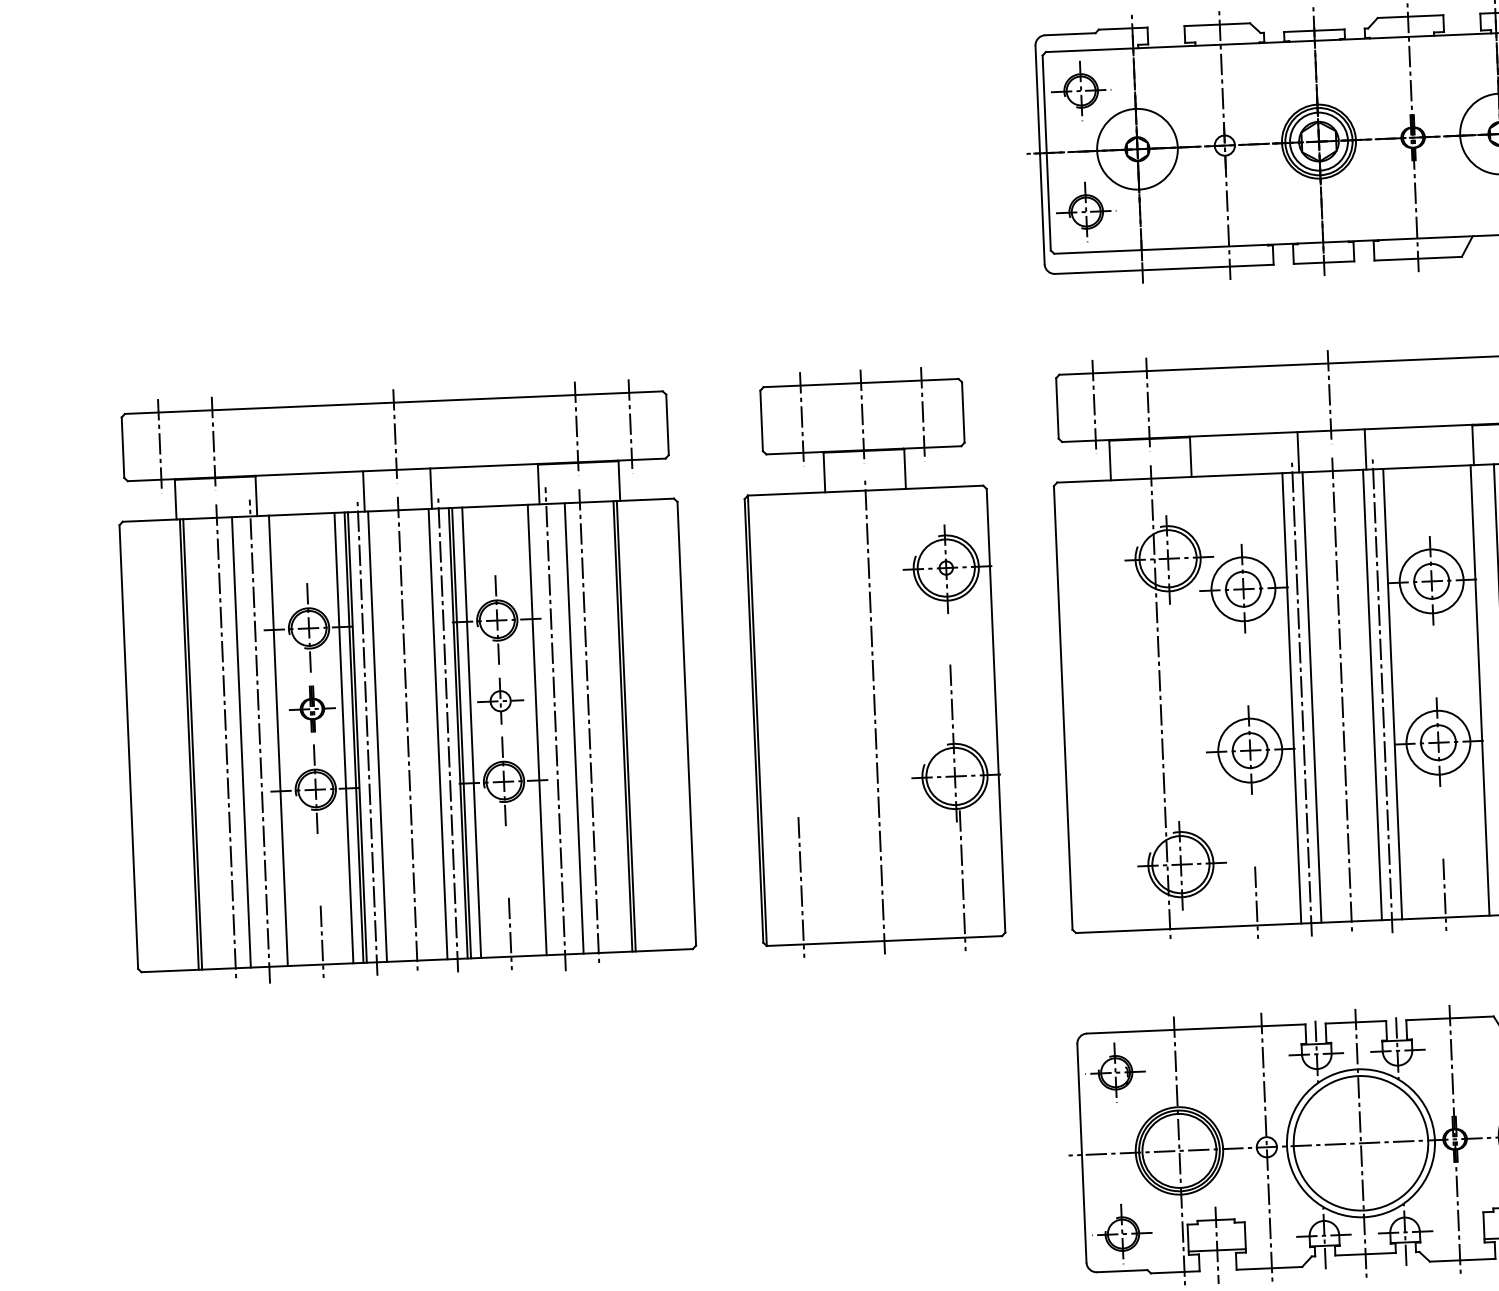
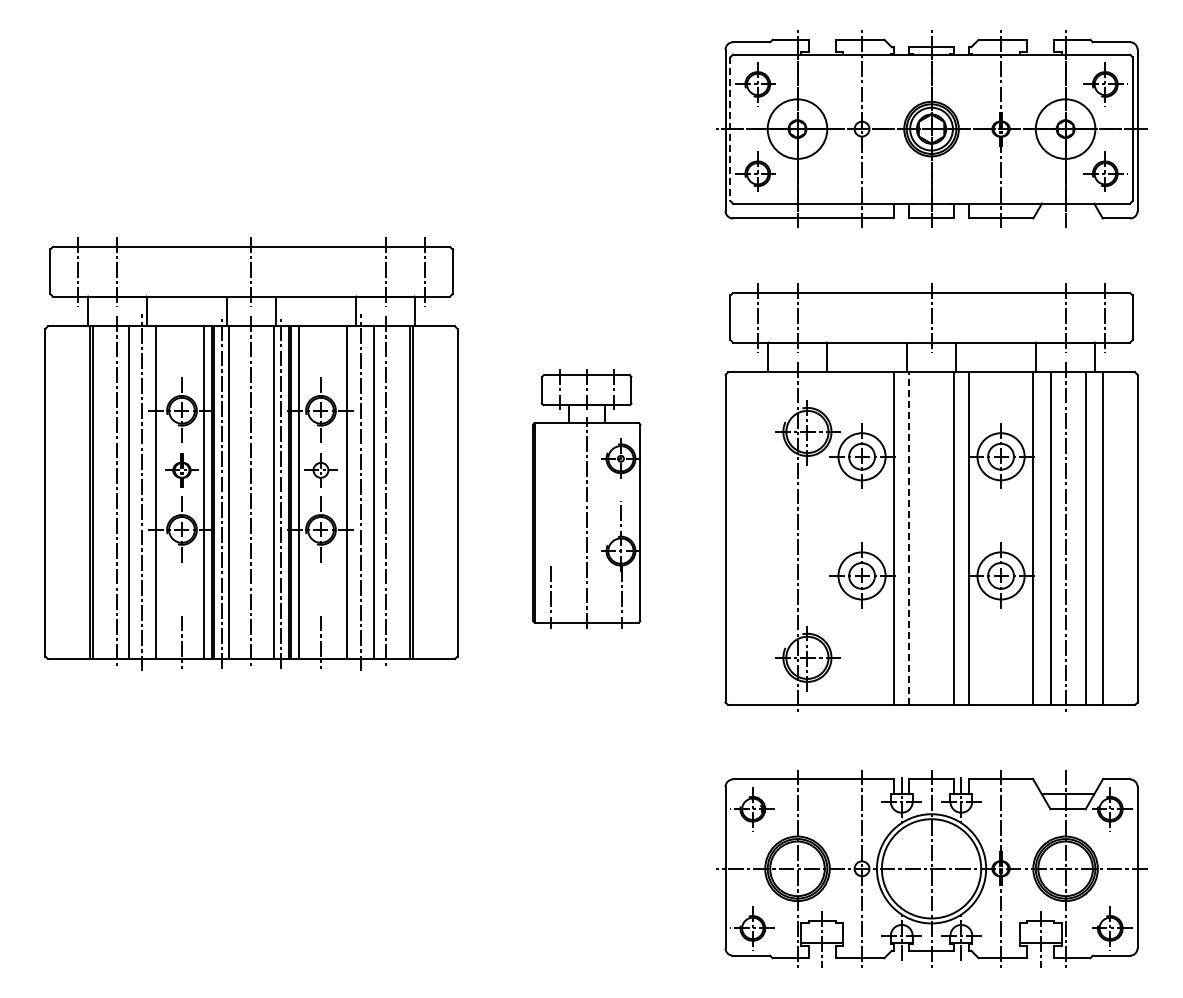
line: (1046, 153) -> (730, 129), solid -> dashed
part: (872, 661) -> (586, 498), size x0.6
part: (405, 682) -> (251, 453), moved
line: (1382, 694) -> (961, 538), removed
line: (1342, 695) -> (931, 538), removed
line: (1301, 697) -> (901, 538), removed
line: (1312, 697) -> (909, 538), solid -> dashed
line: (1445, 893) -> (1001, 687), removed
line: (1257, 901) -> (862, 687), removed

